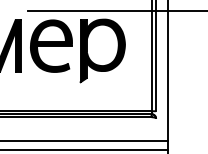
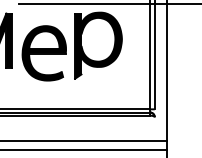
part: (51, 45) -> (44, 52), moved

